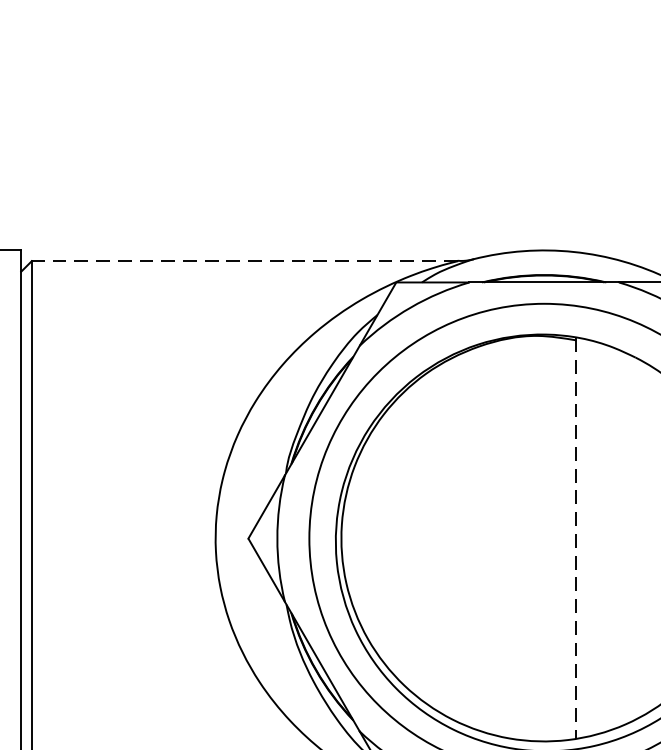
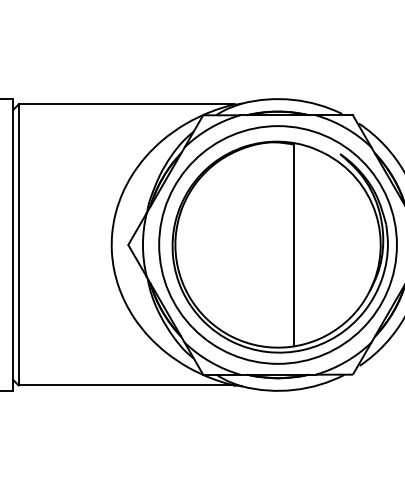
line: (244, 261) -> (126, 104), dashed -> solid
line: (576, 539) -> (294, 245), dashed -> solid

